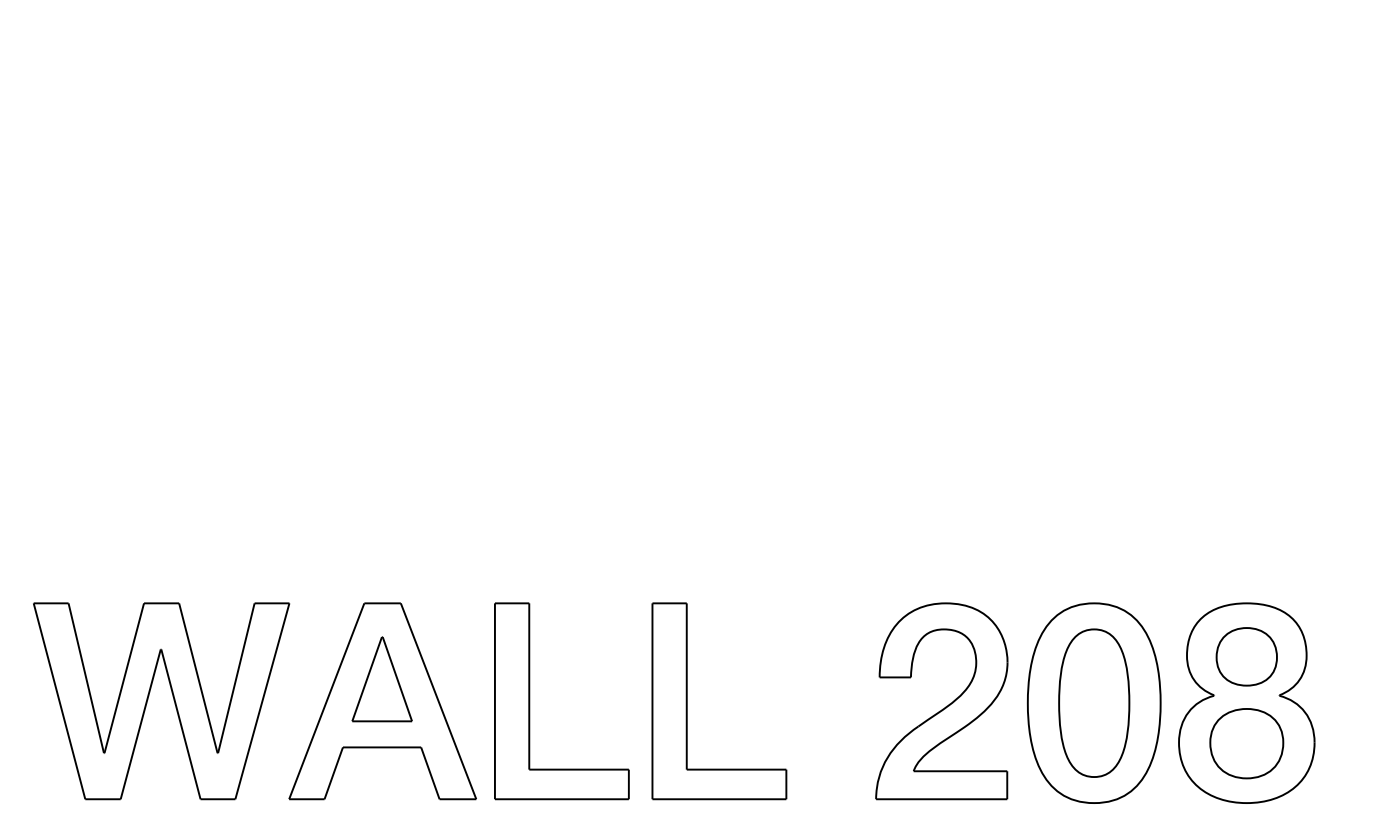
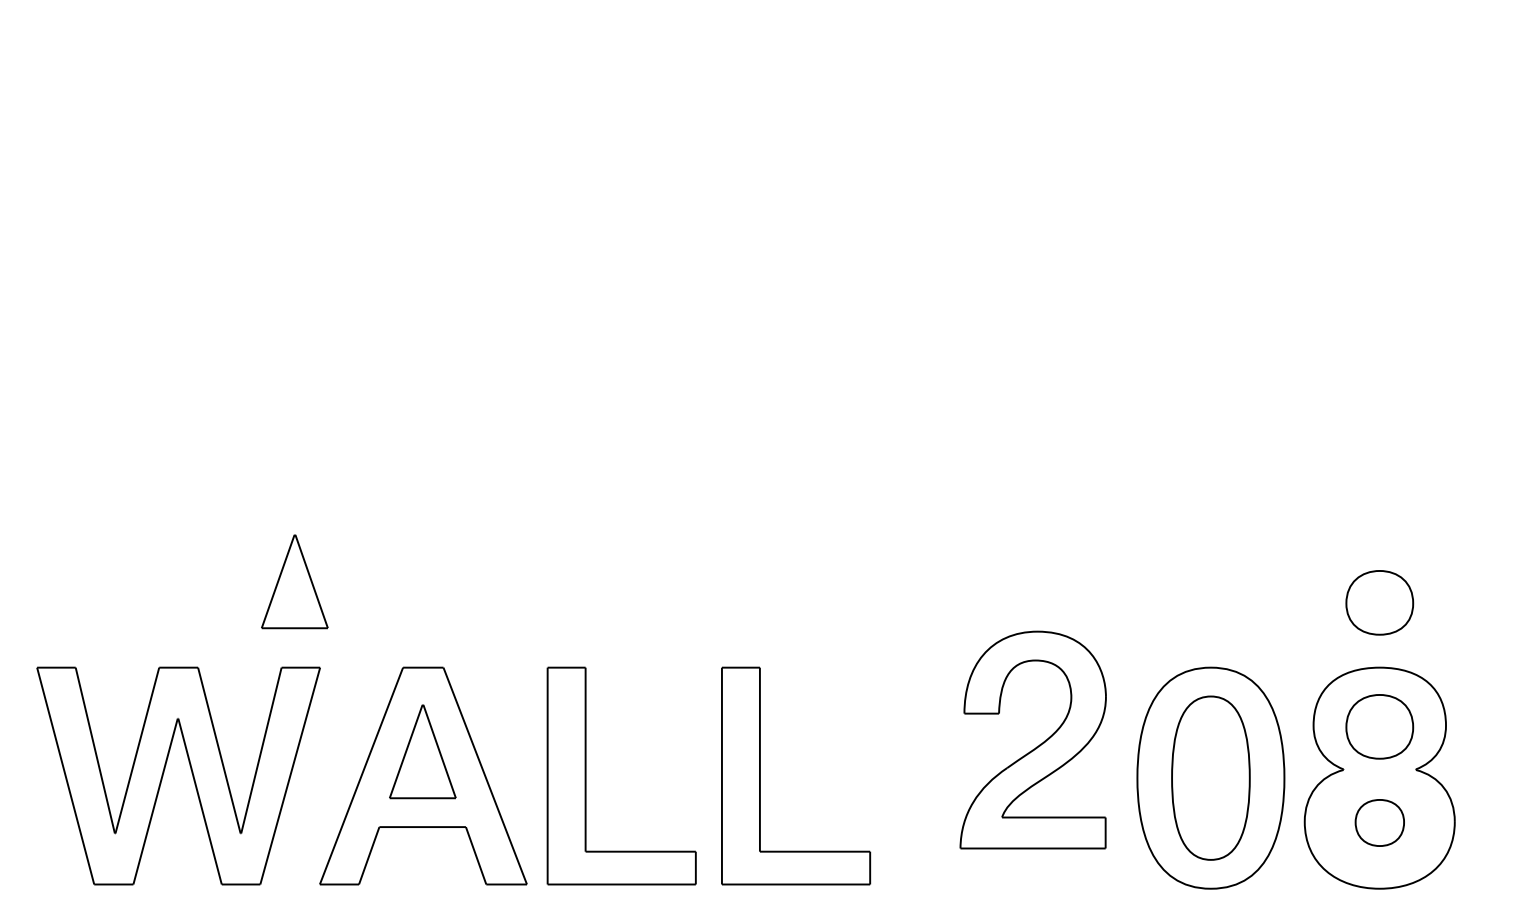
part: (266, 525) -> (294, 581), added
part: (1246, 544) -> (1379, 602), added
part: (944, 707) -> (1036, 746), moved
part: (1246, 743) -> (1379, 822), size x0.6

